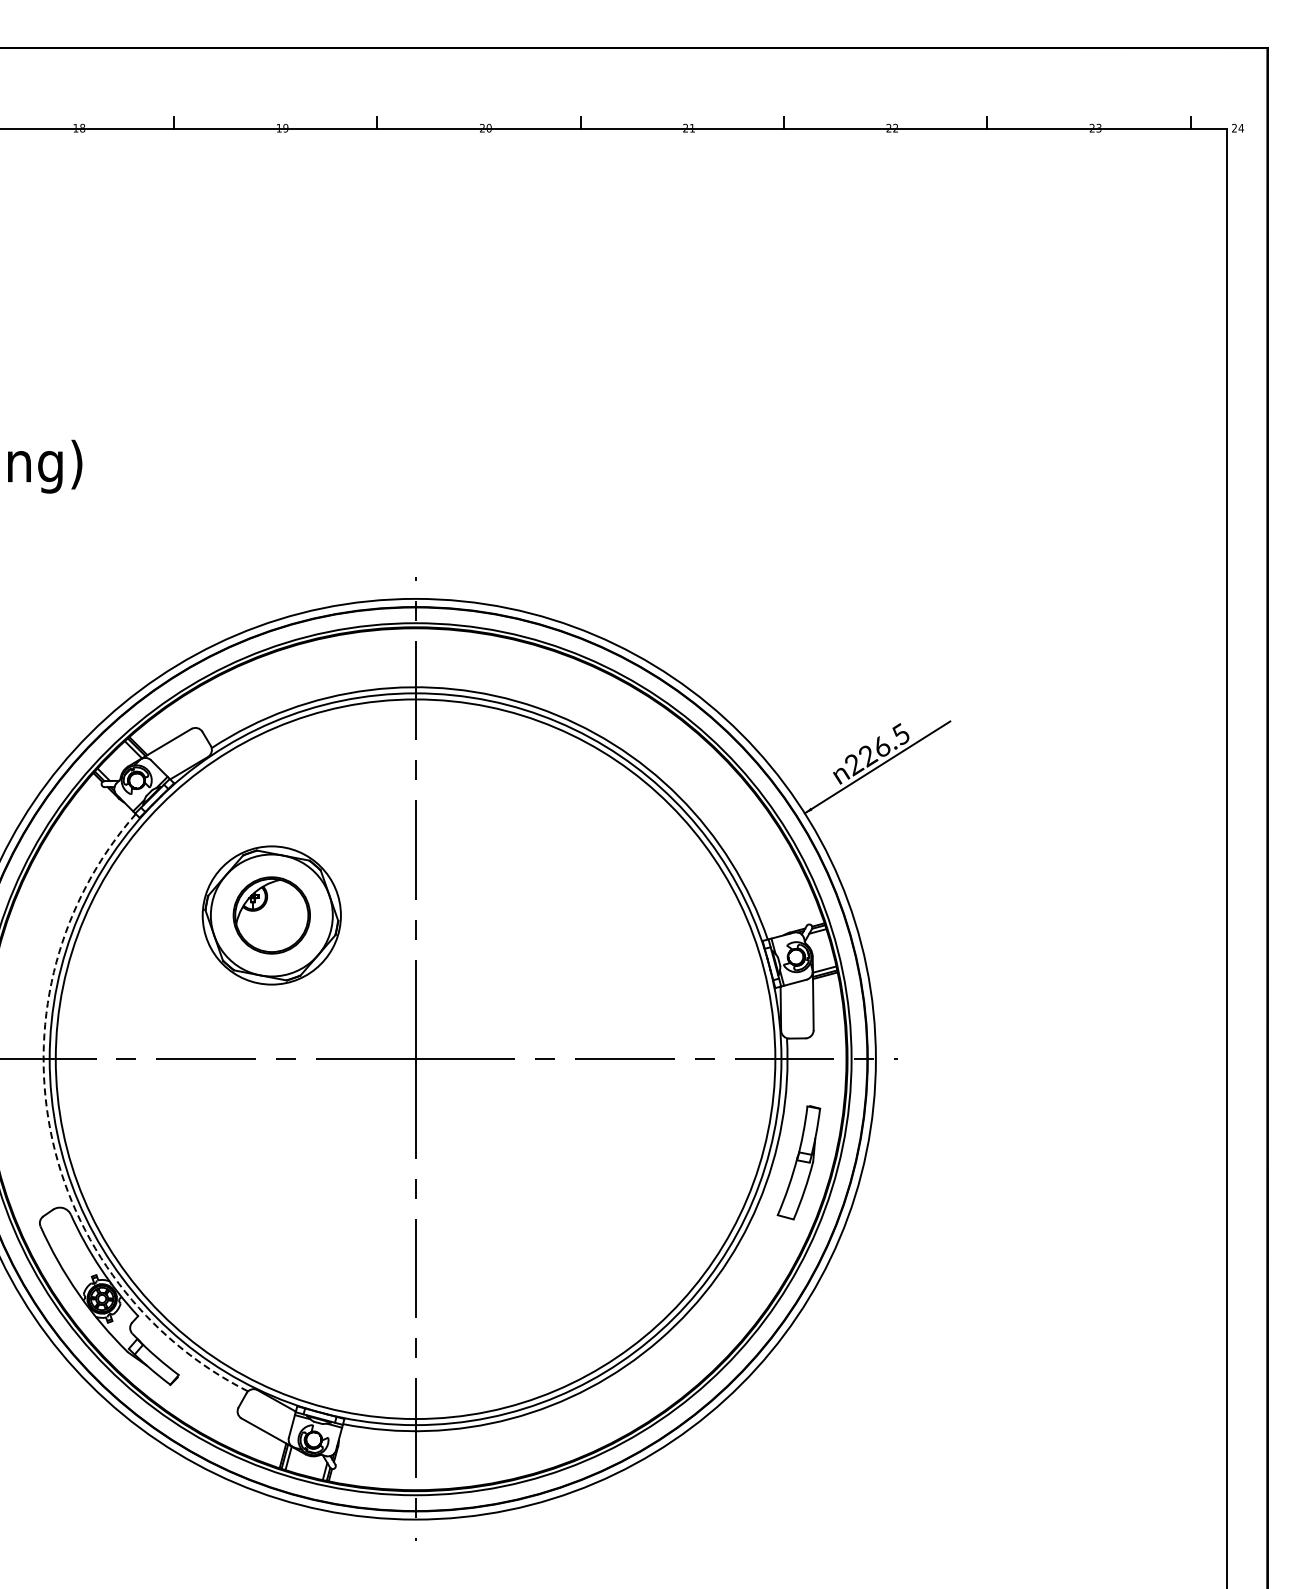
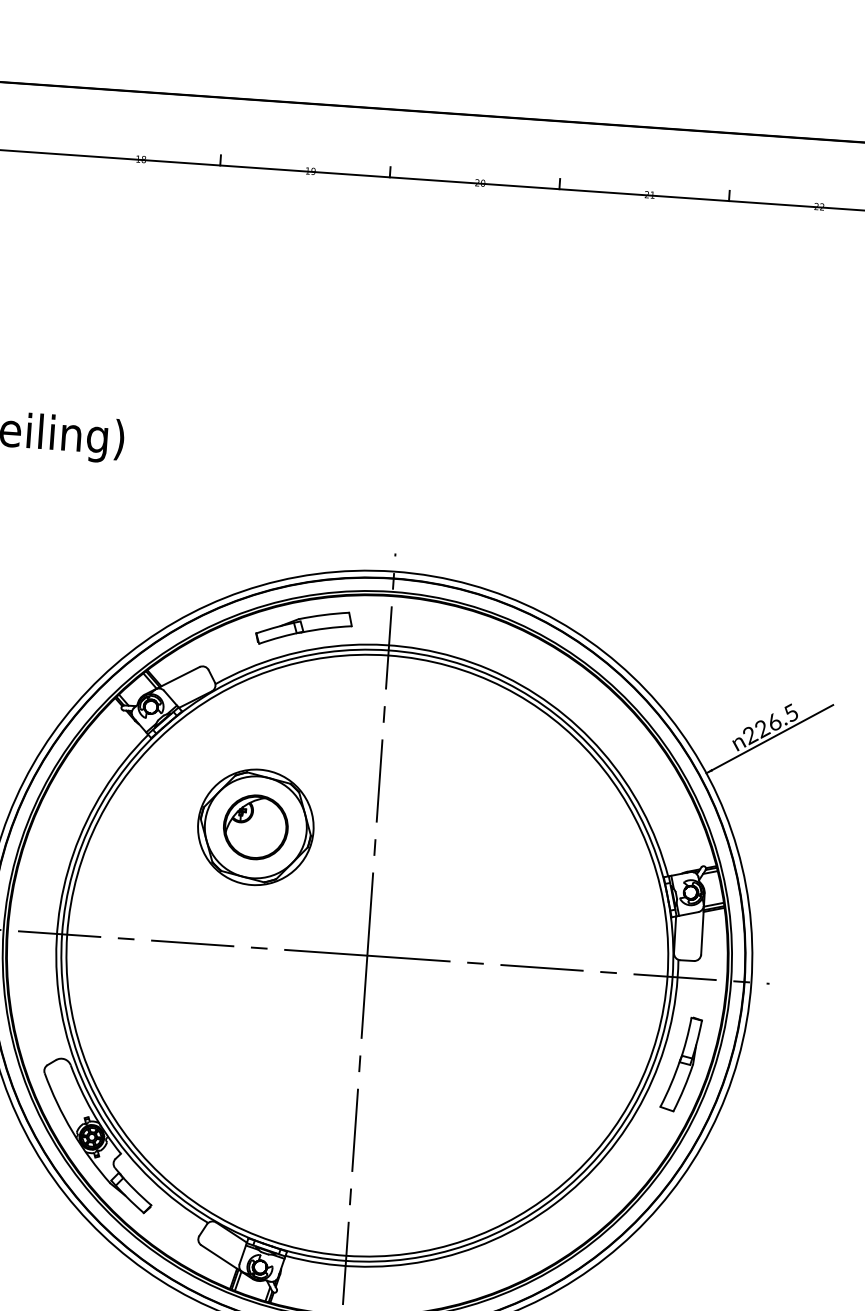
part: (312, 673) -> (303, 627), added
arc: (50, 1130) -> (58, 993), dashed -> solid

